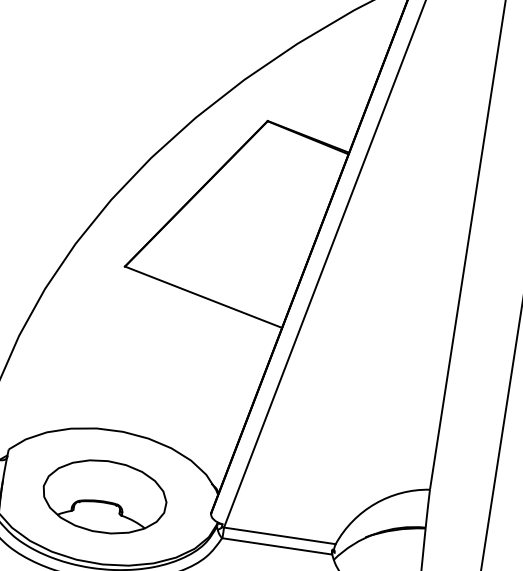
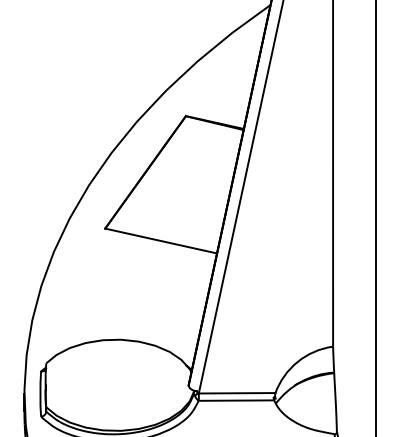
part: (104, 497) -> (115, 385), removed

